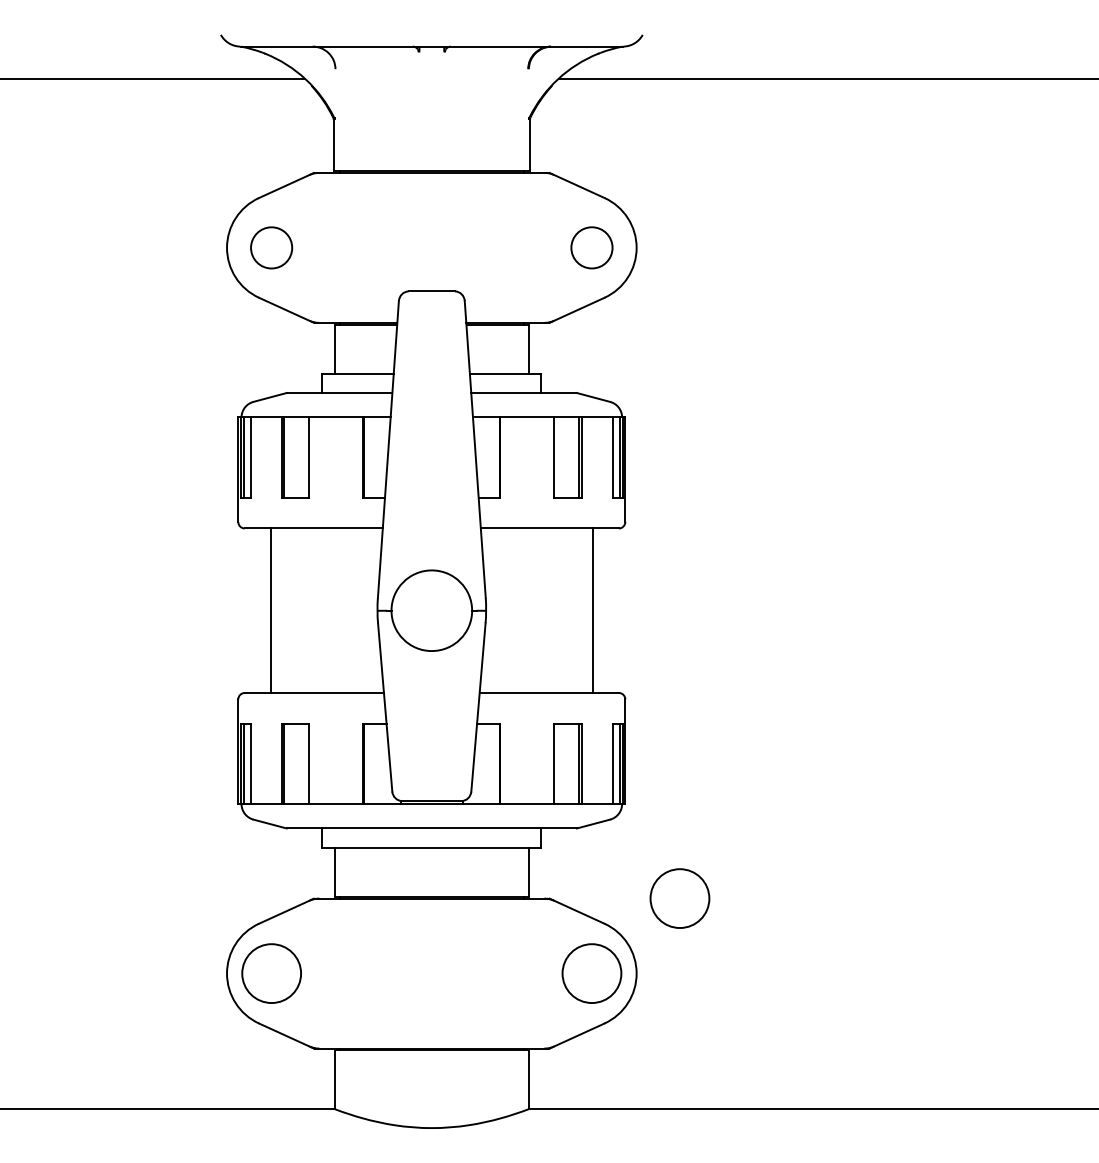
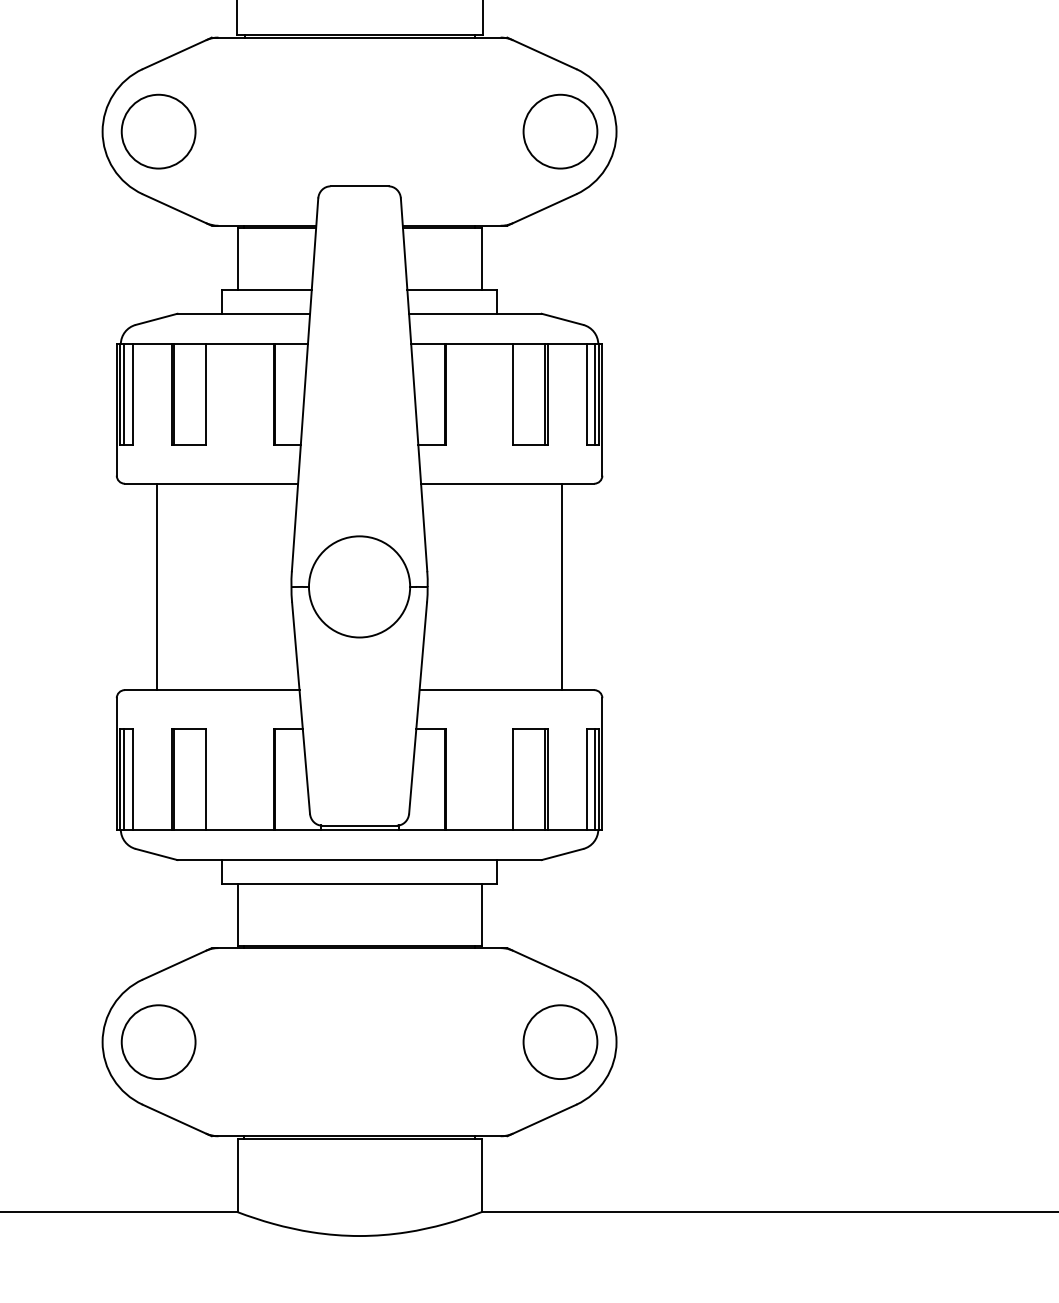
circle: (271, 247) -> (158, 131), size x1.43
circle: (591, 247) -> (559, 131), size x1.43
circle: (679, 898) -> (670, 947), removed

